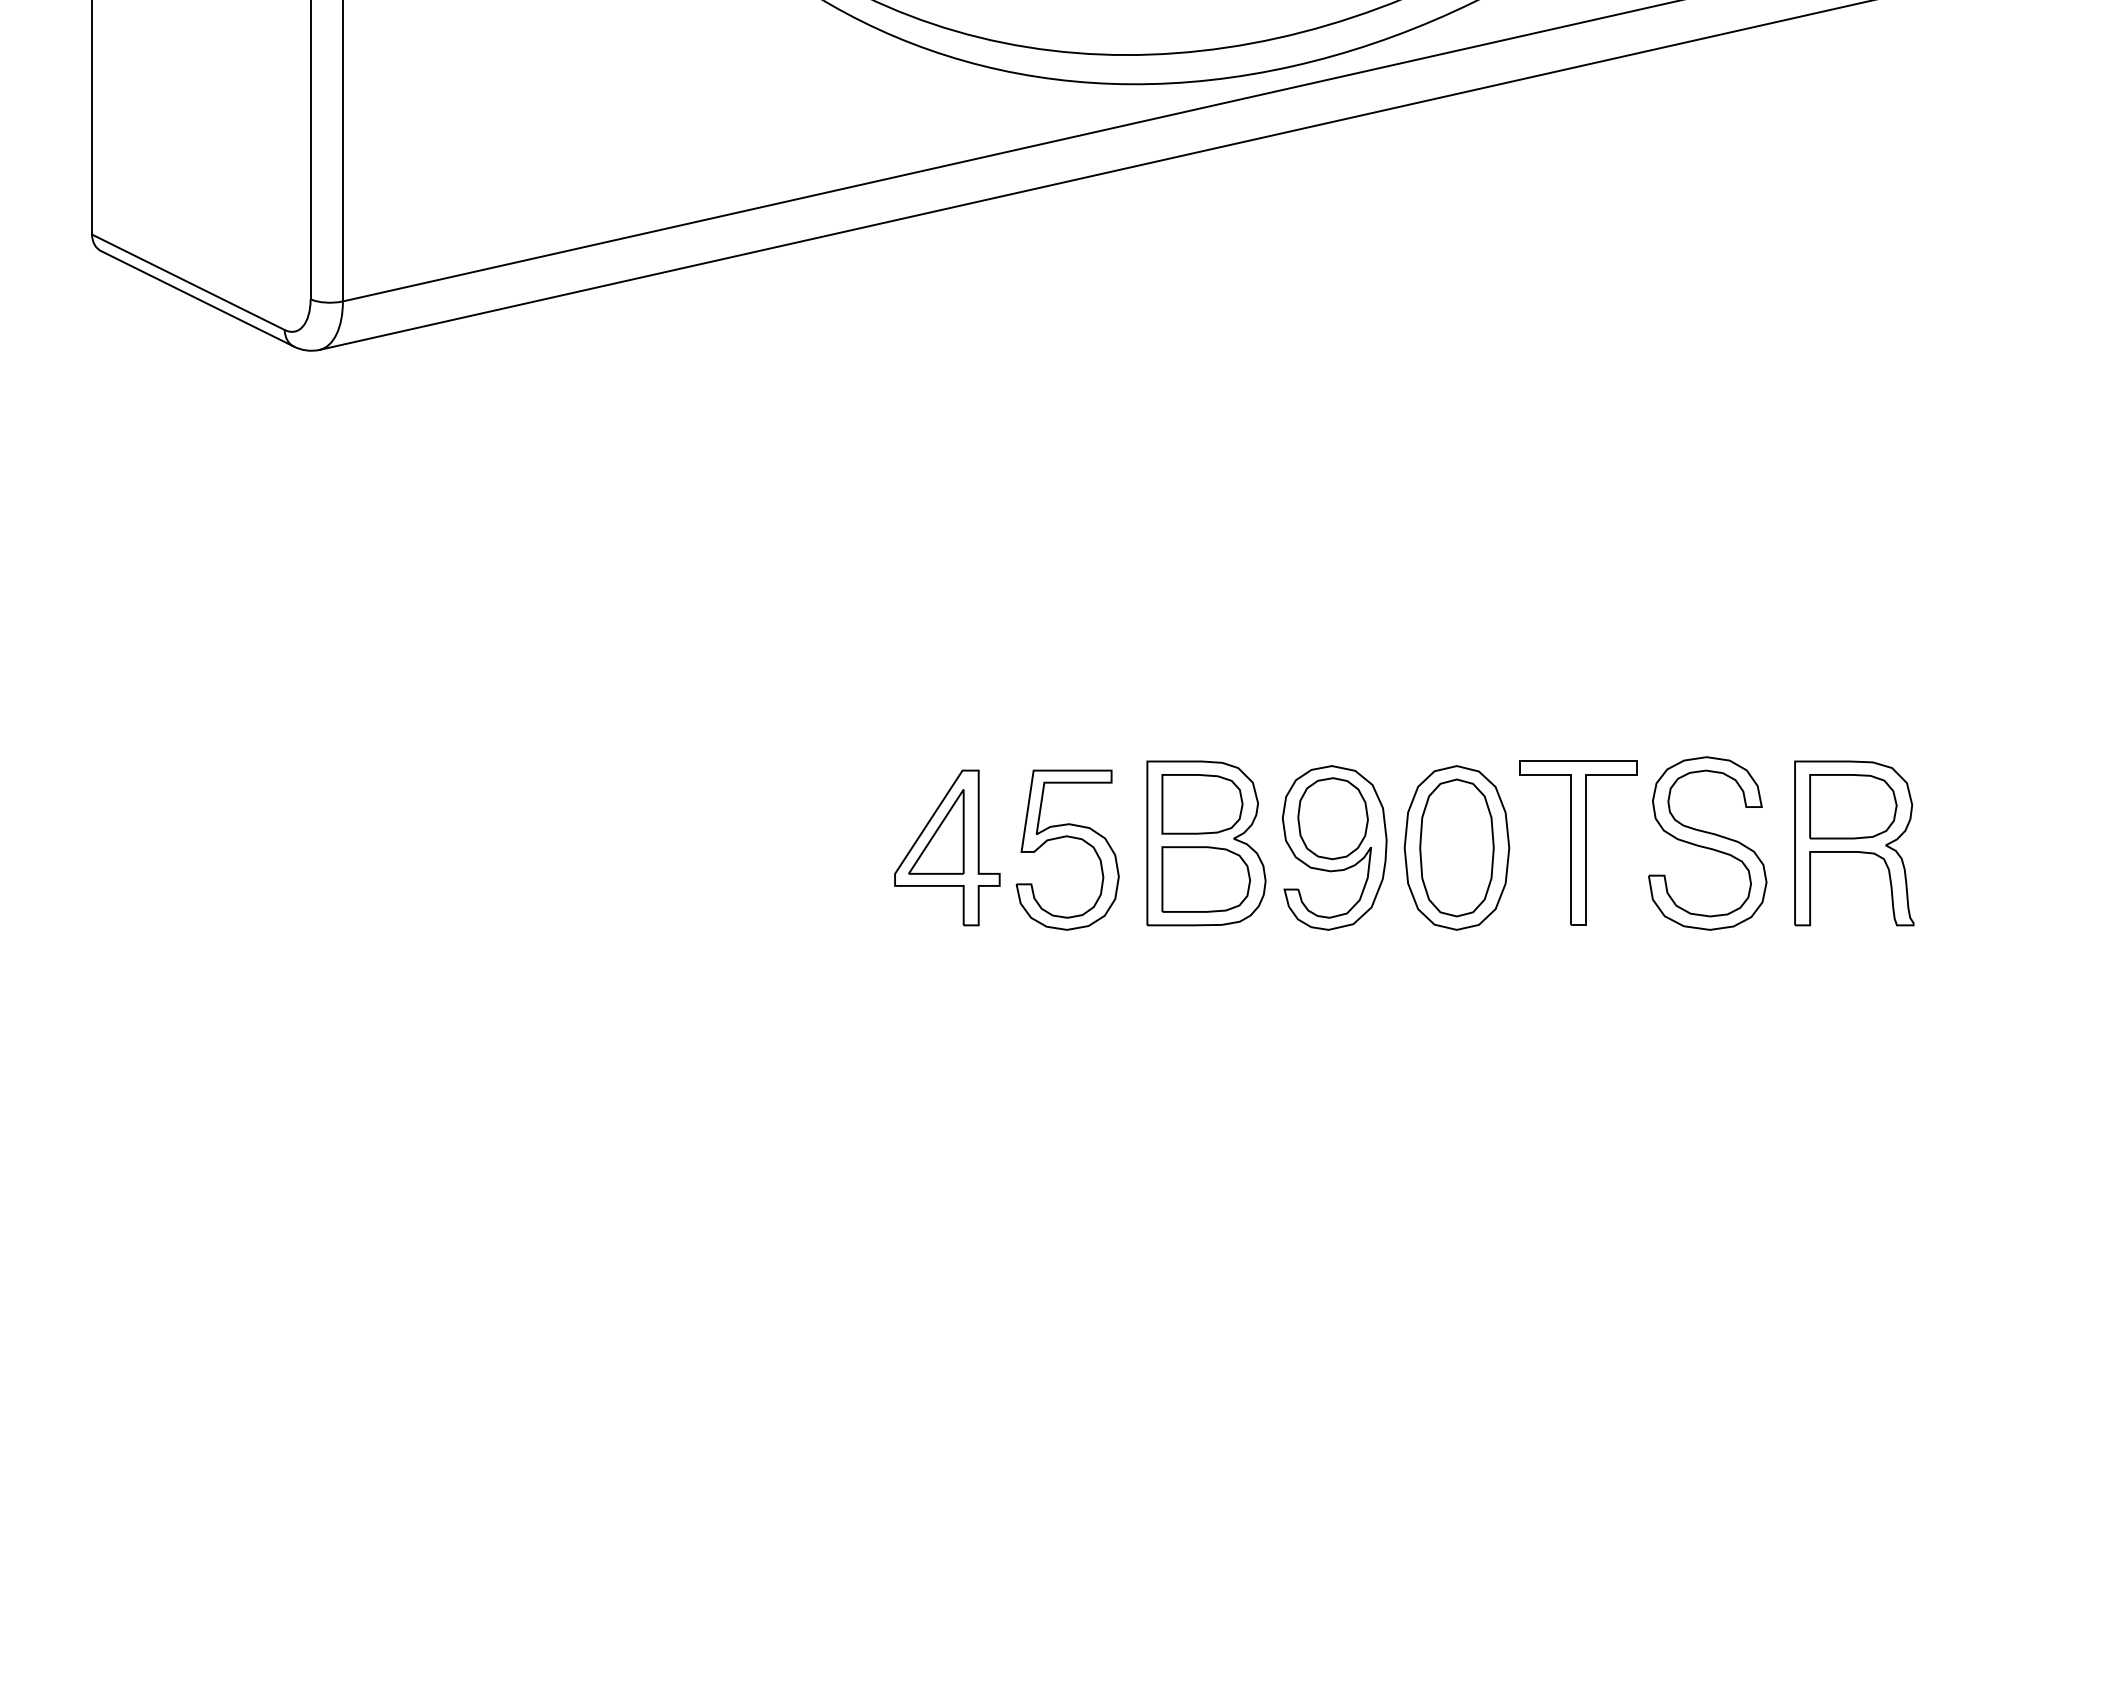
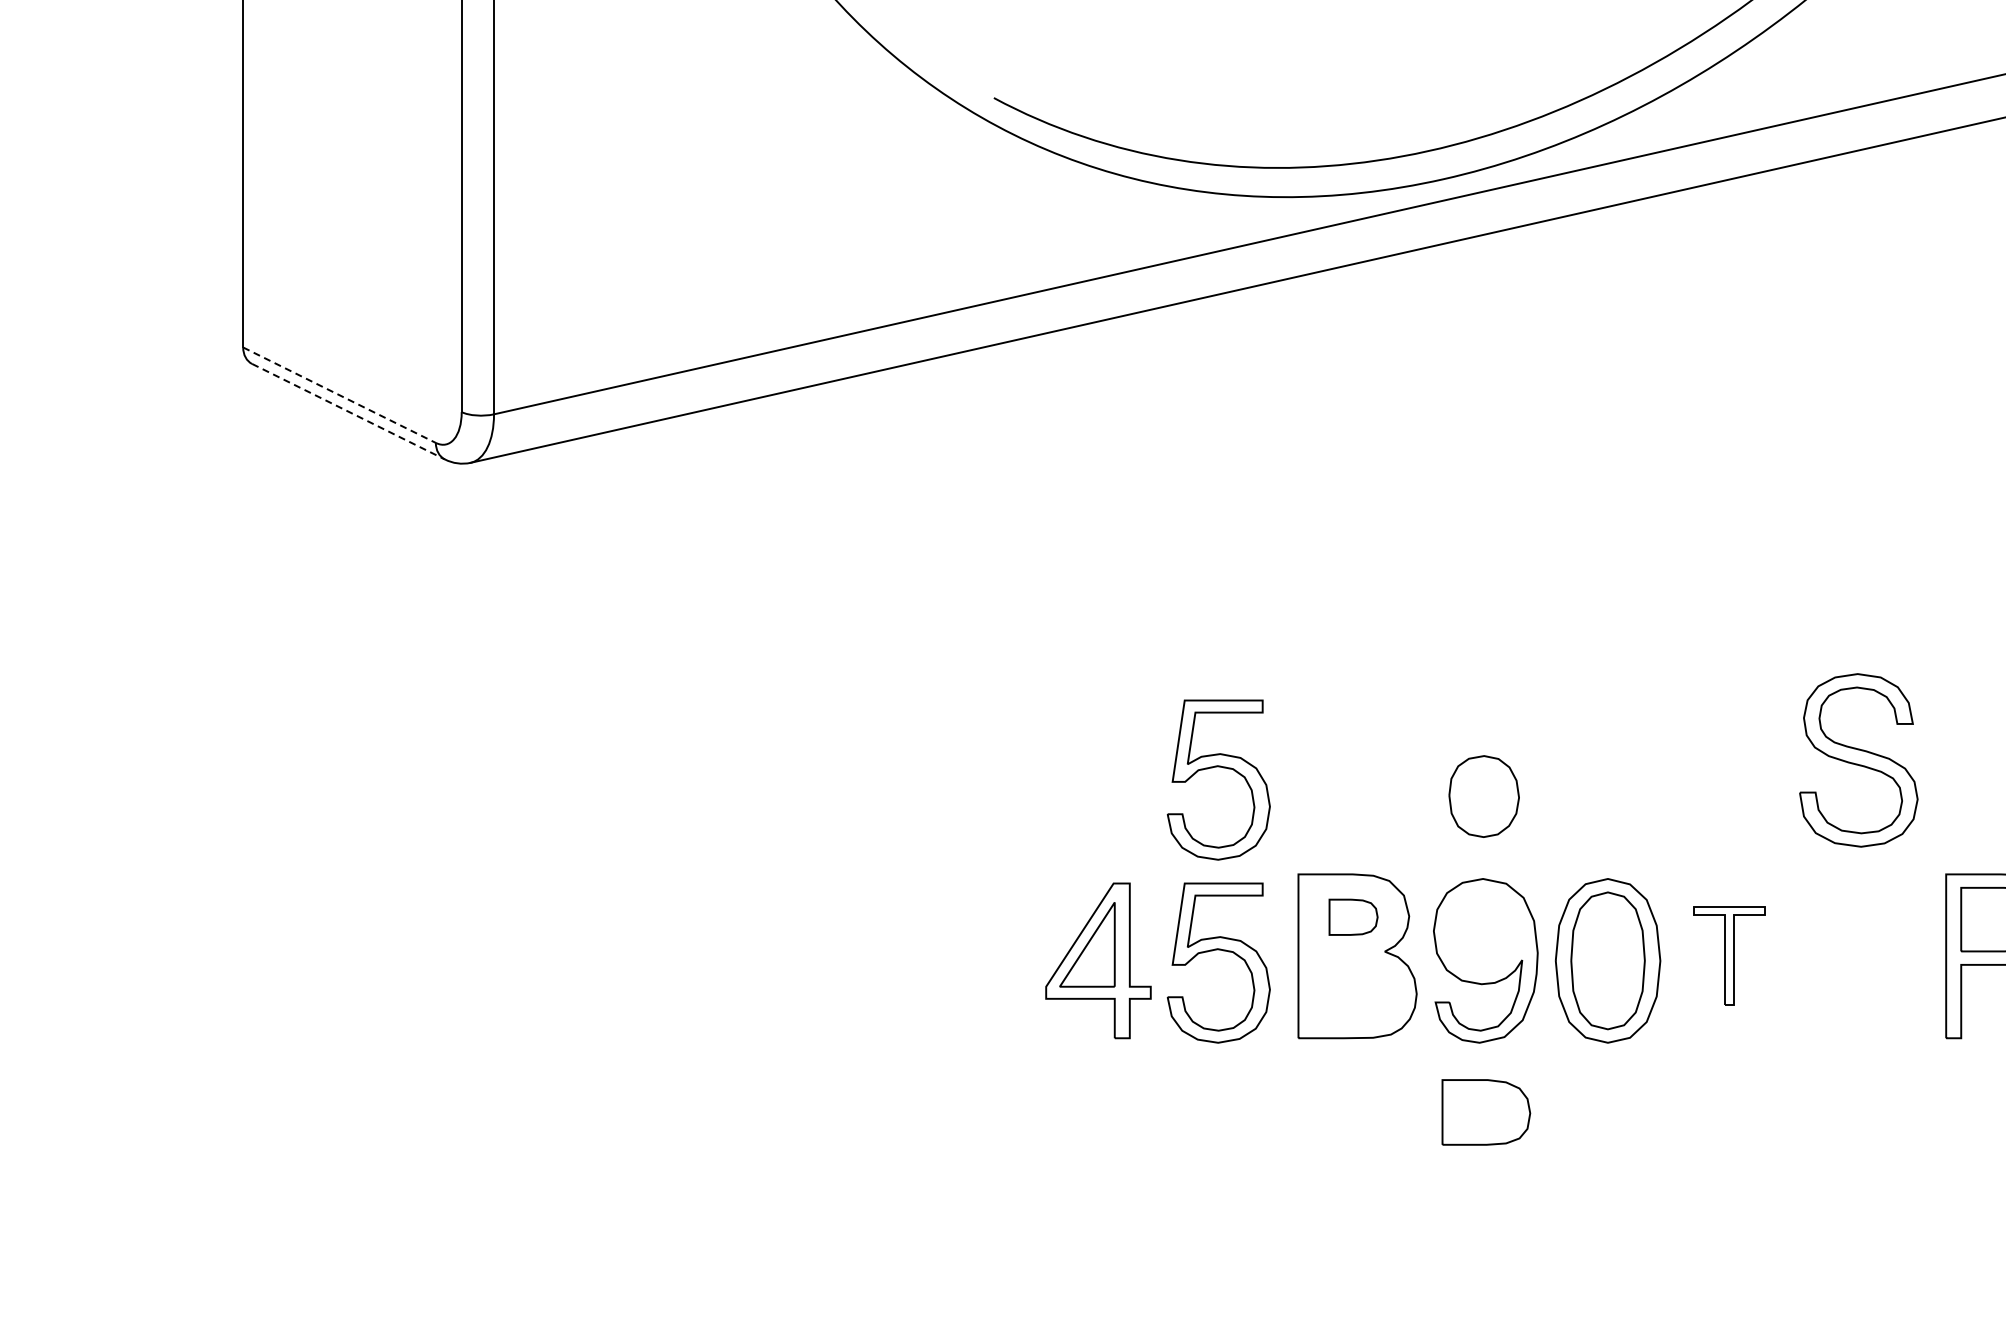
line: (188, 282) -> (339, 395), solid -> dashed
line: (197, 298) -> (348, 411), solid -> dashed
part: (1071, 655) -> (1222, 768), added
part: (1202, 804) -> (1353, 917), size x0.6
part: (1332, 818) -> (1483, 796), moved
part: (1578, 842) -> (1729, 955), size x0.6
part: (1707, 843) -> (1858, 760), moved
part: (1205, 879) -> (1485, 1112), moved

